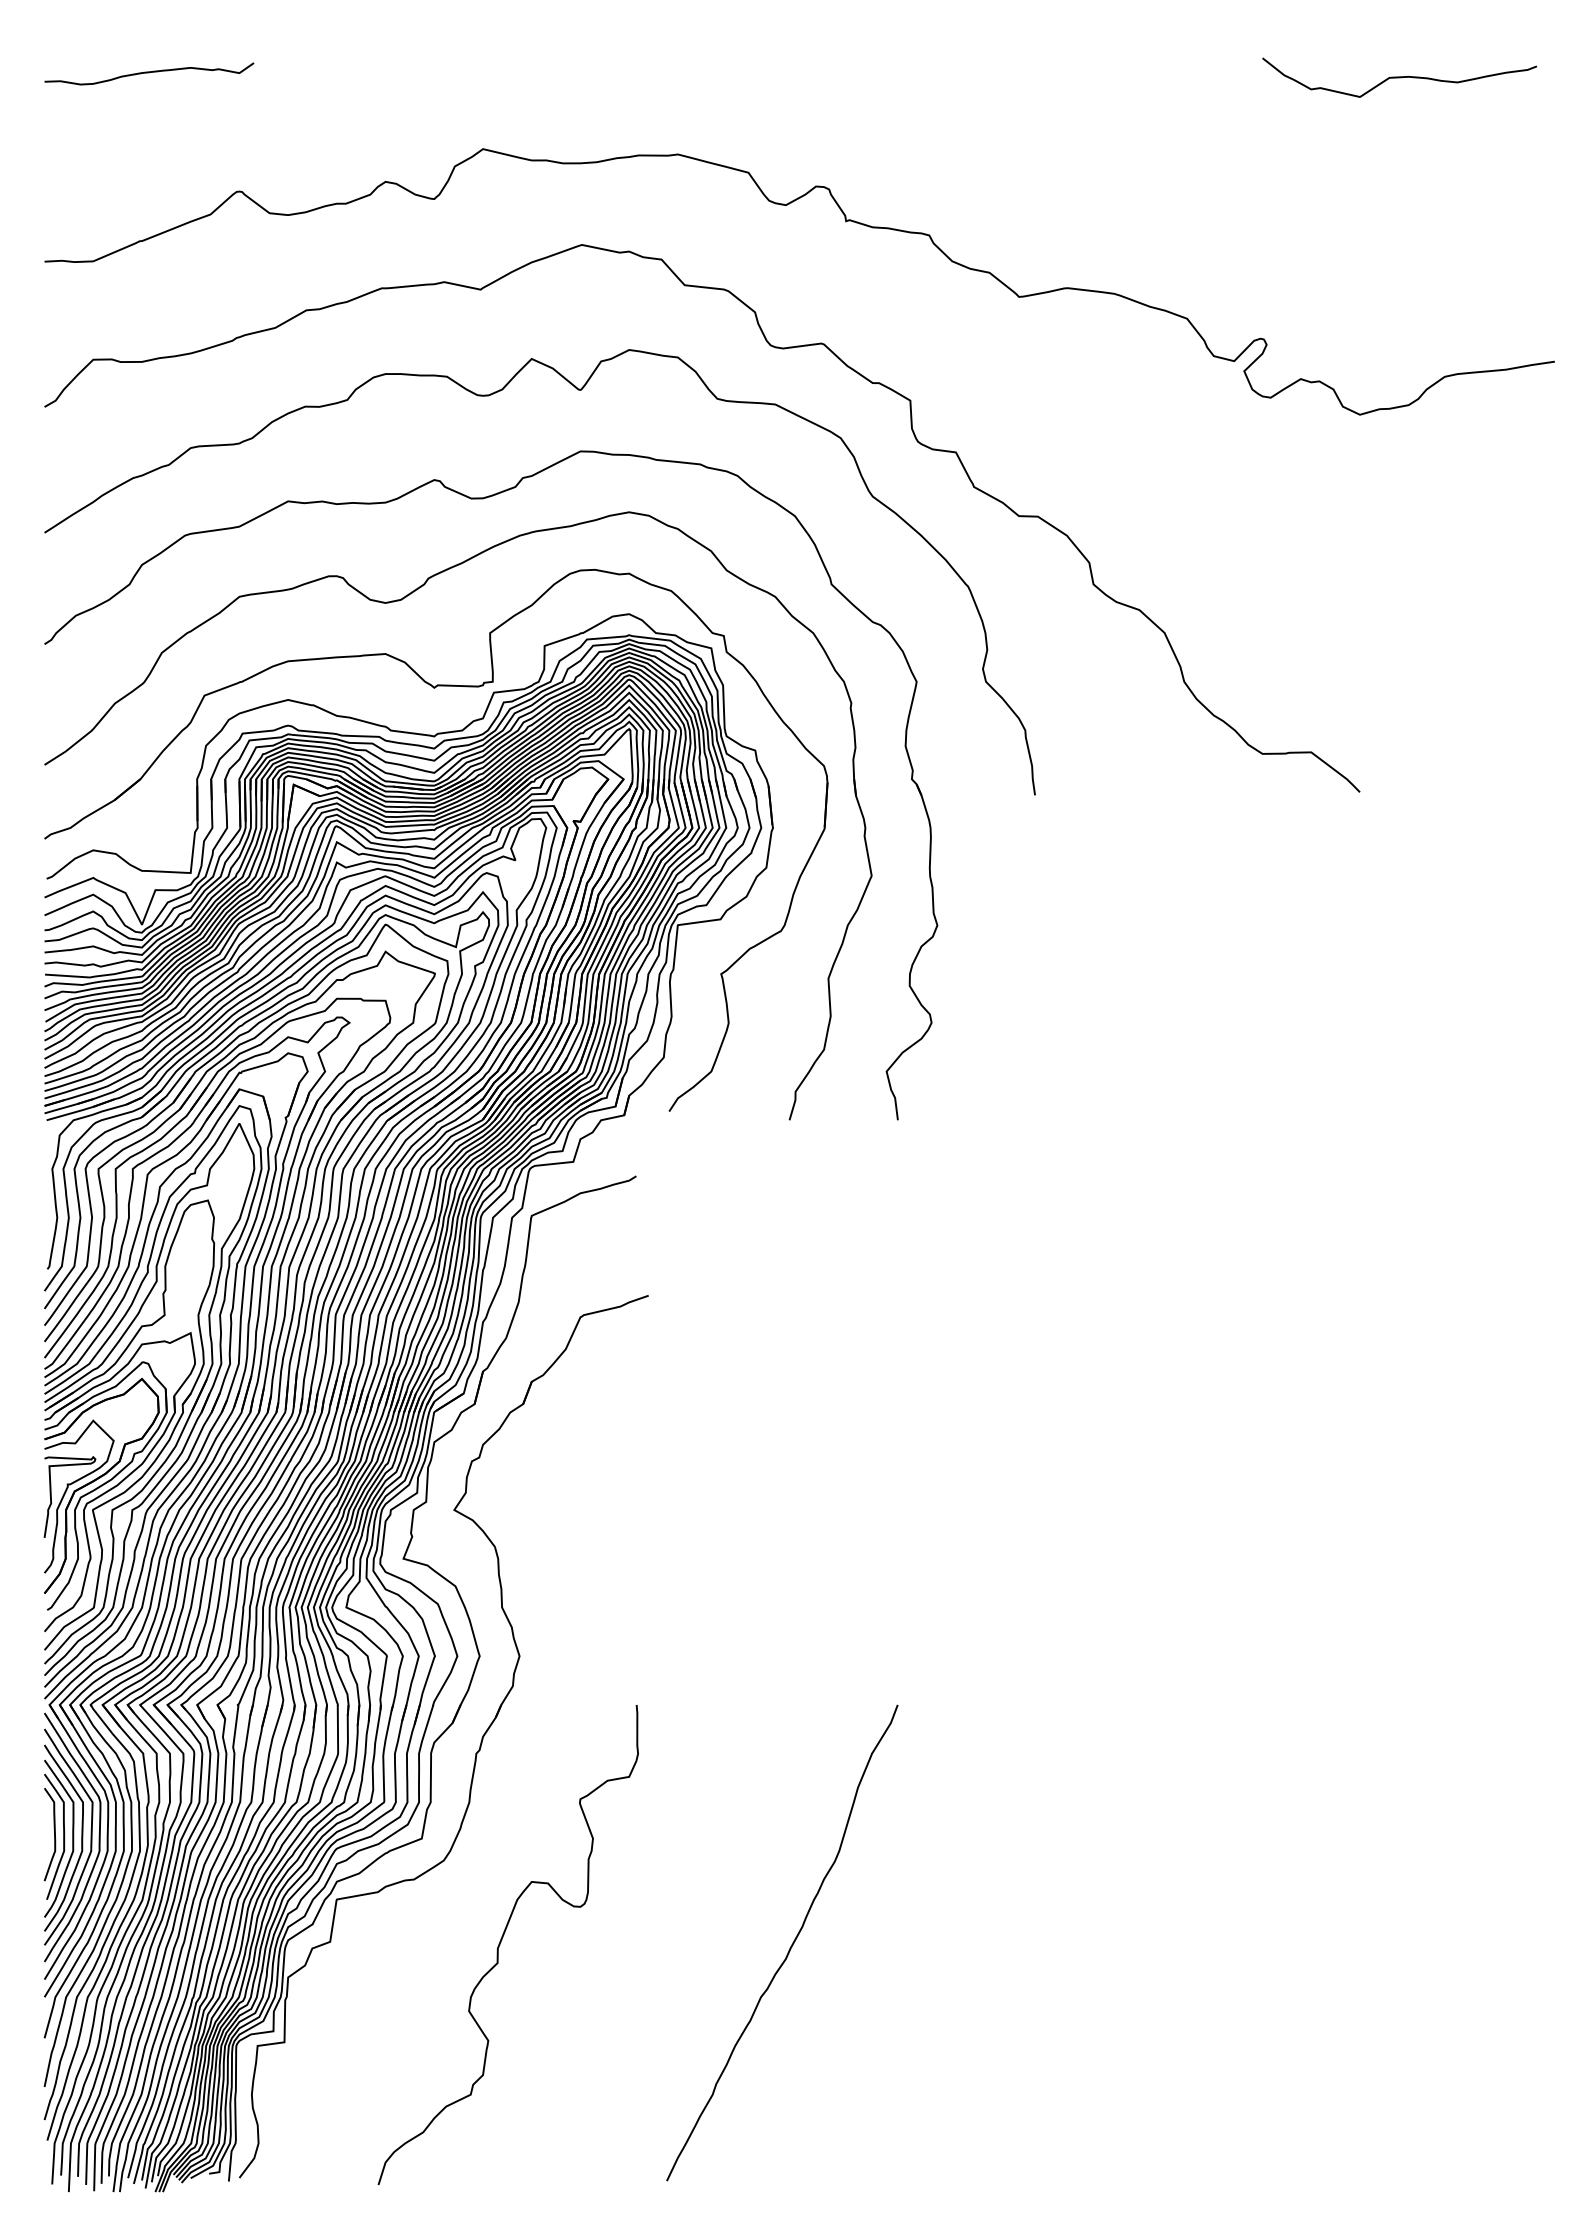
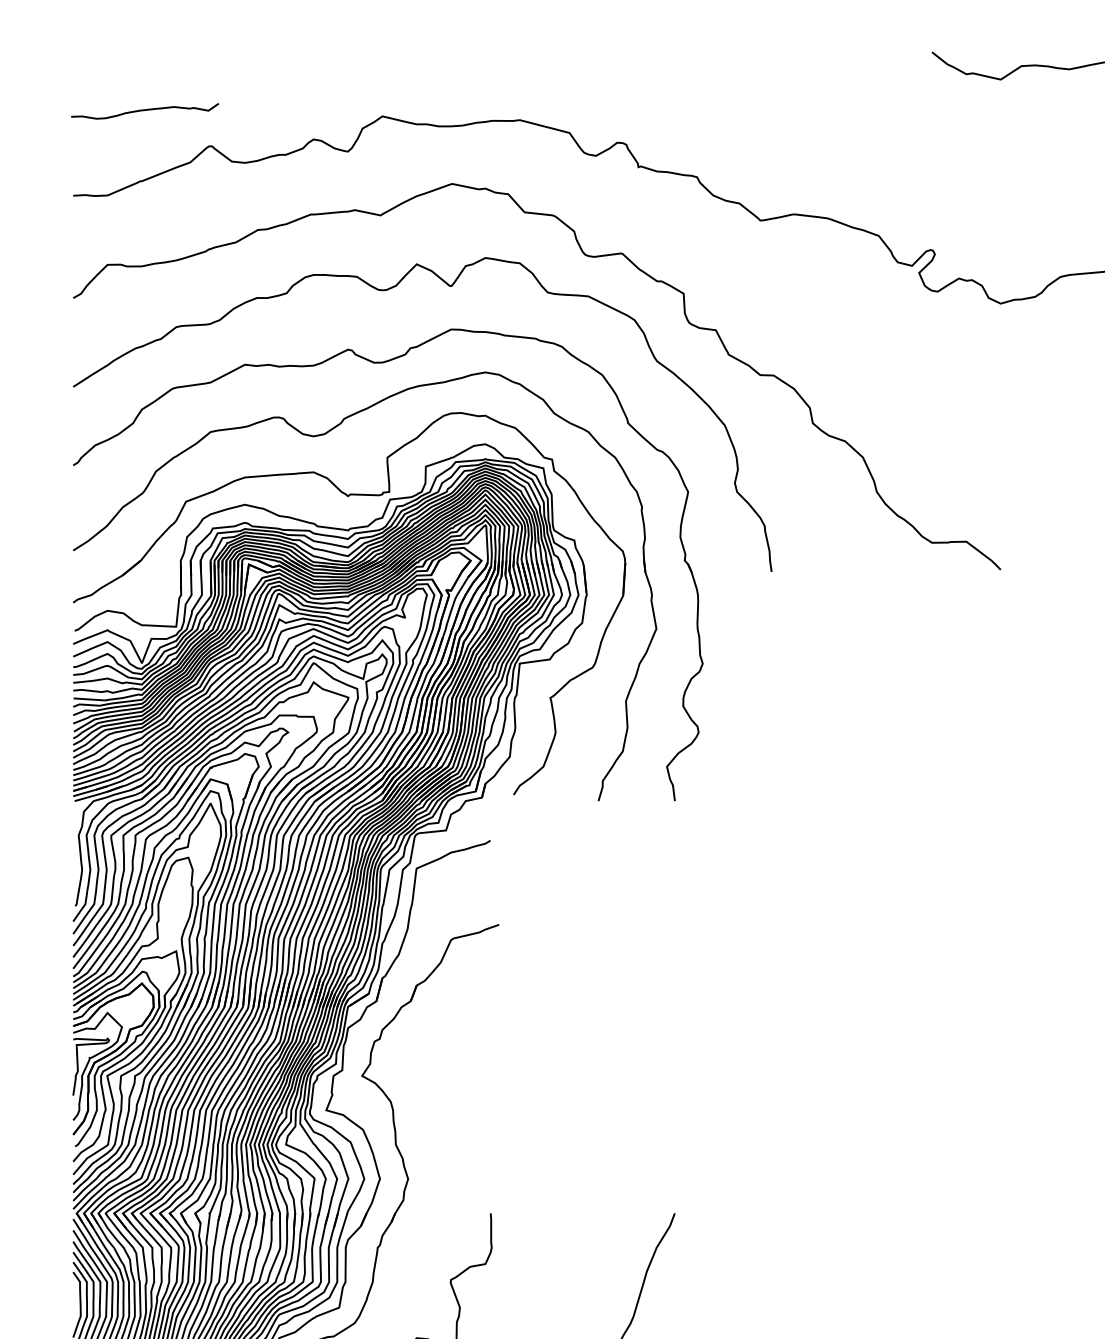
curve: (149, 73) -> (145, 110), moved

